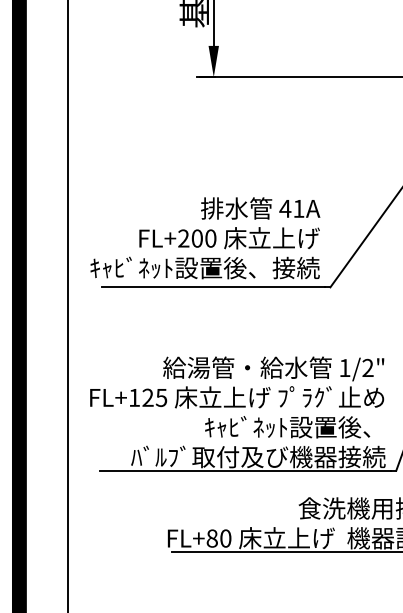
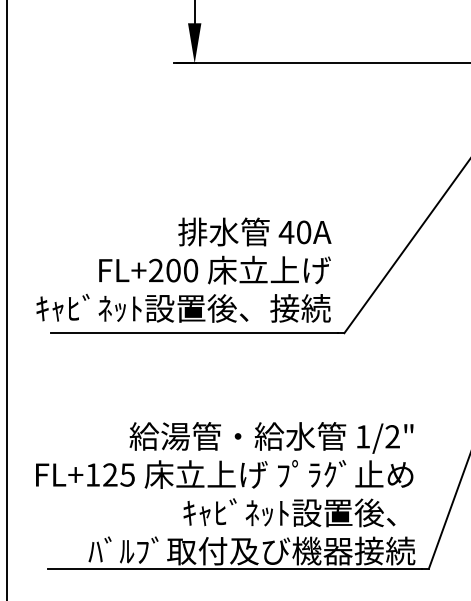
text: (298, 208) -> (303, 231), 41A -> 40A

